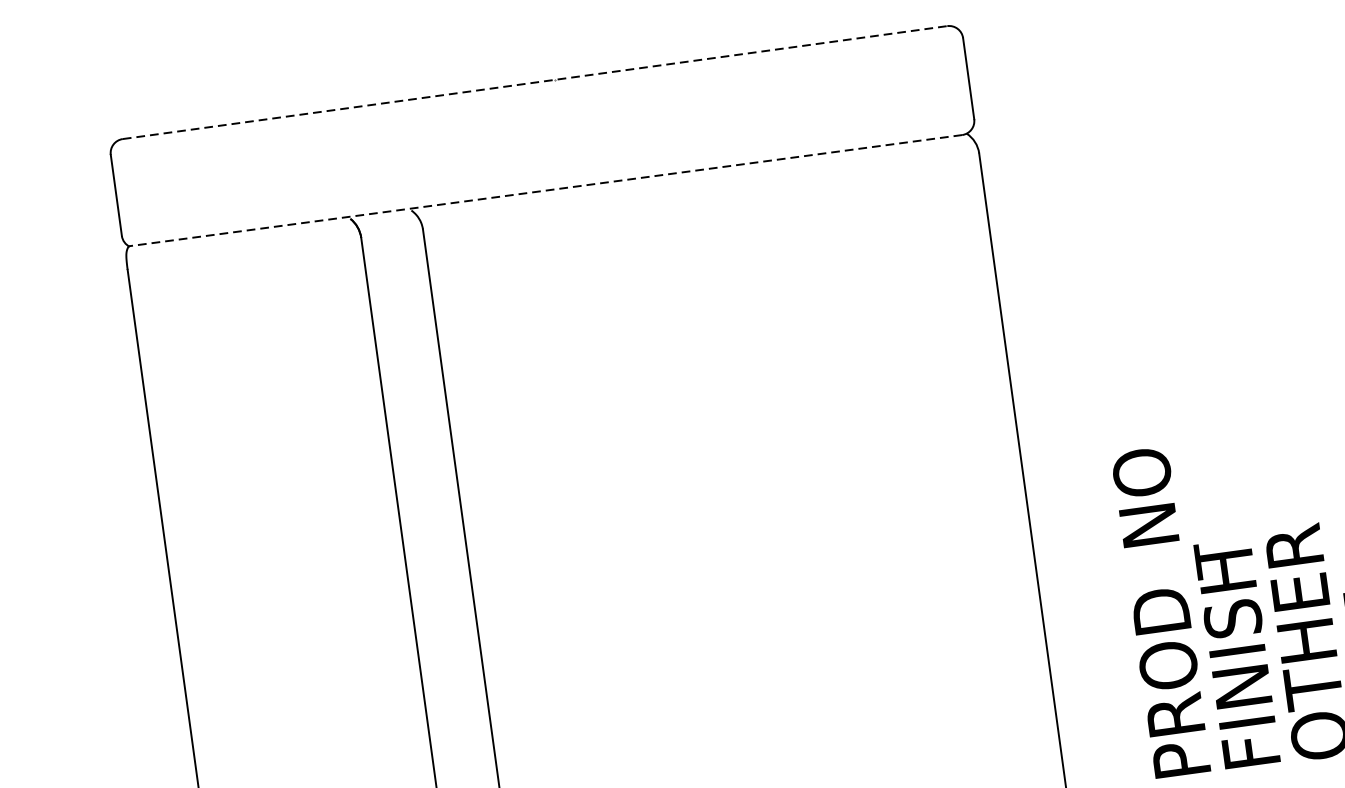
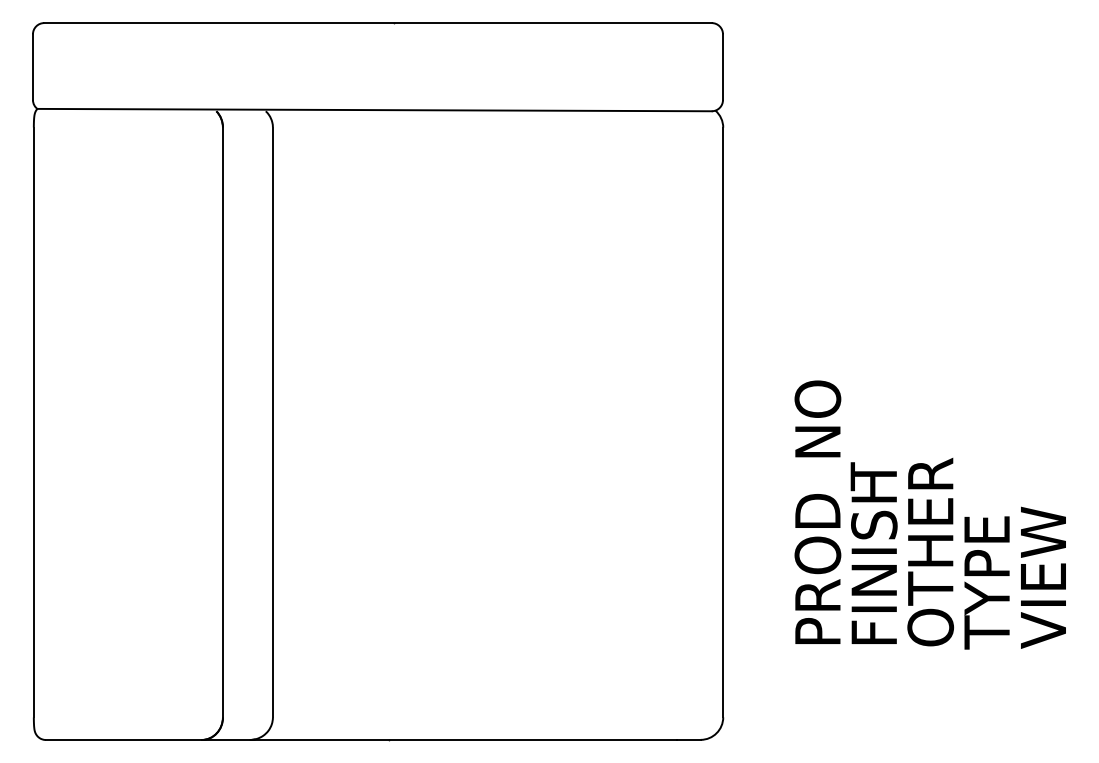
line: (534, 83) -> (377, 23), dashed -> solid
line: (545, 191) -> (374, 110), dashed -> solid

